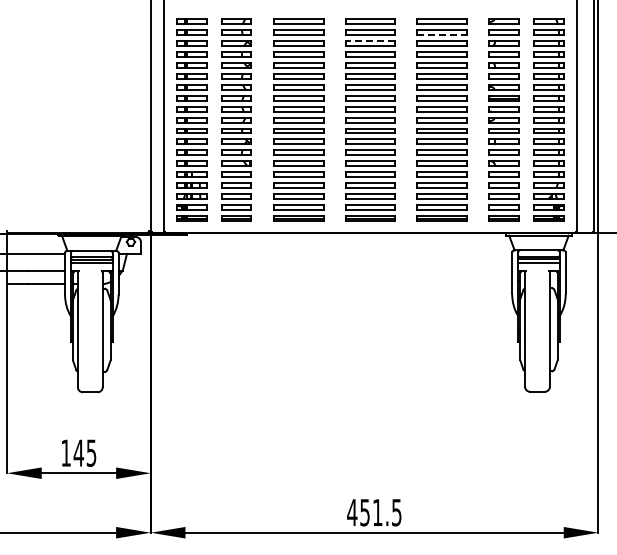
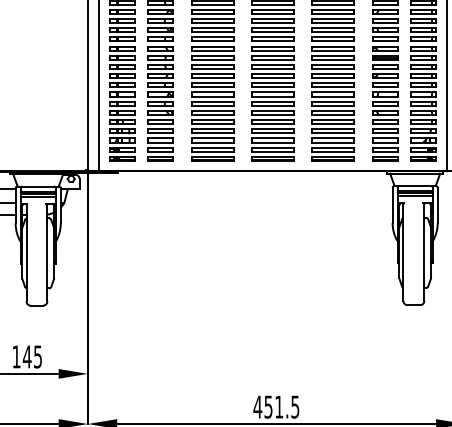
line: (441, 35) -> (333, 4), dashed -> solid
line: (370, 41) -> (273, 9), dashed -> solid

